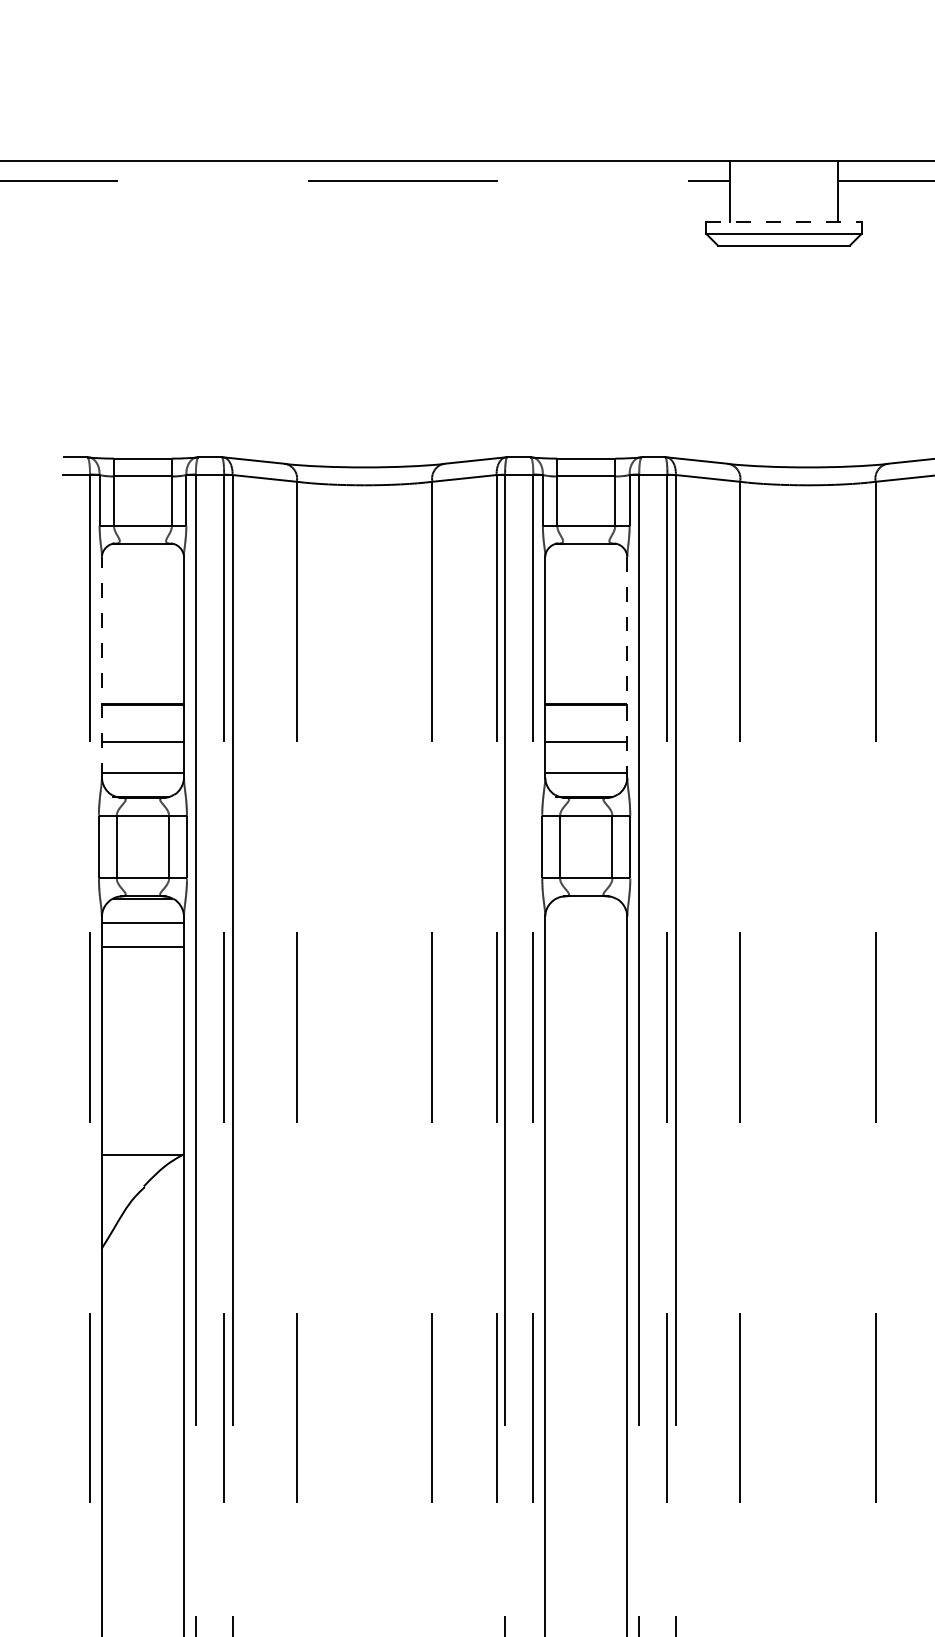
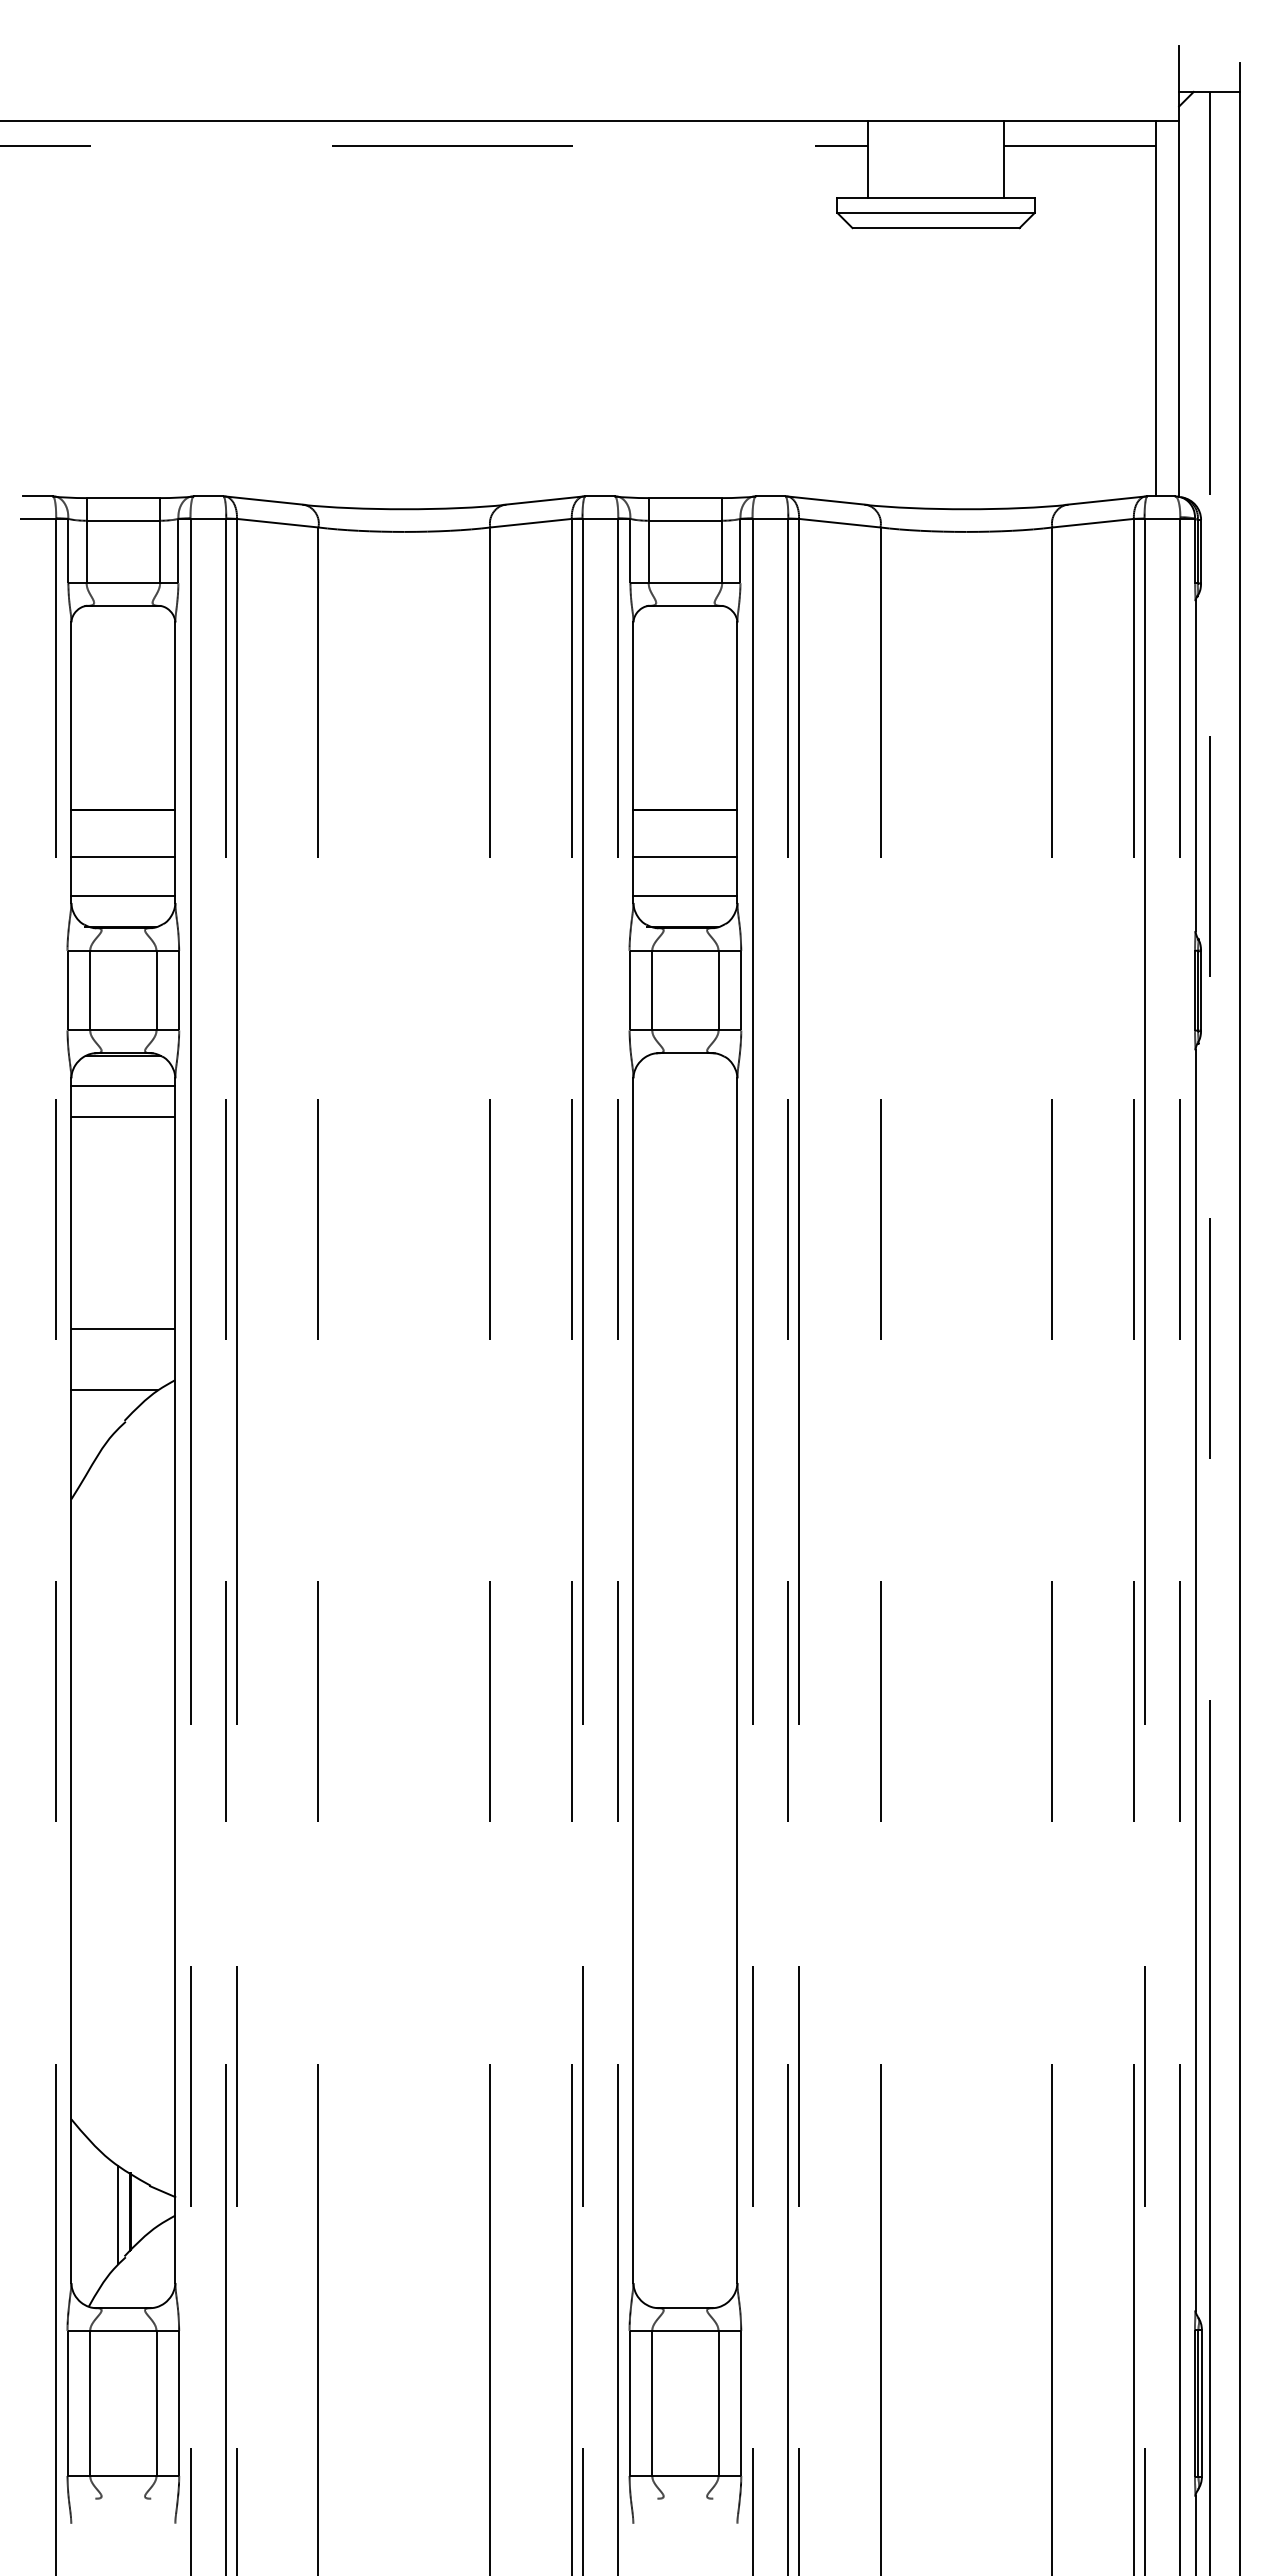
line: (784, 221) -> (936, 197), dashed -> solid
line: (102, 667) -> (71, 762), dashed -> solid
line: (627, 667) -> (737, 763), dashed -> solid
line: (143, 1154) -> (123, 1329), moved
line: (135, 1162) -> (114, 1390), added

